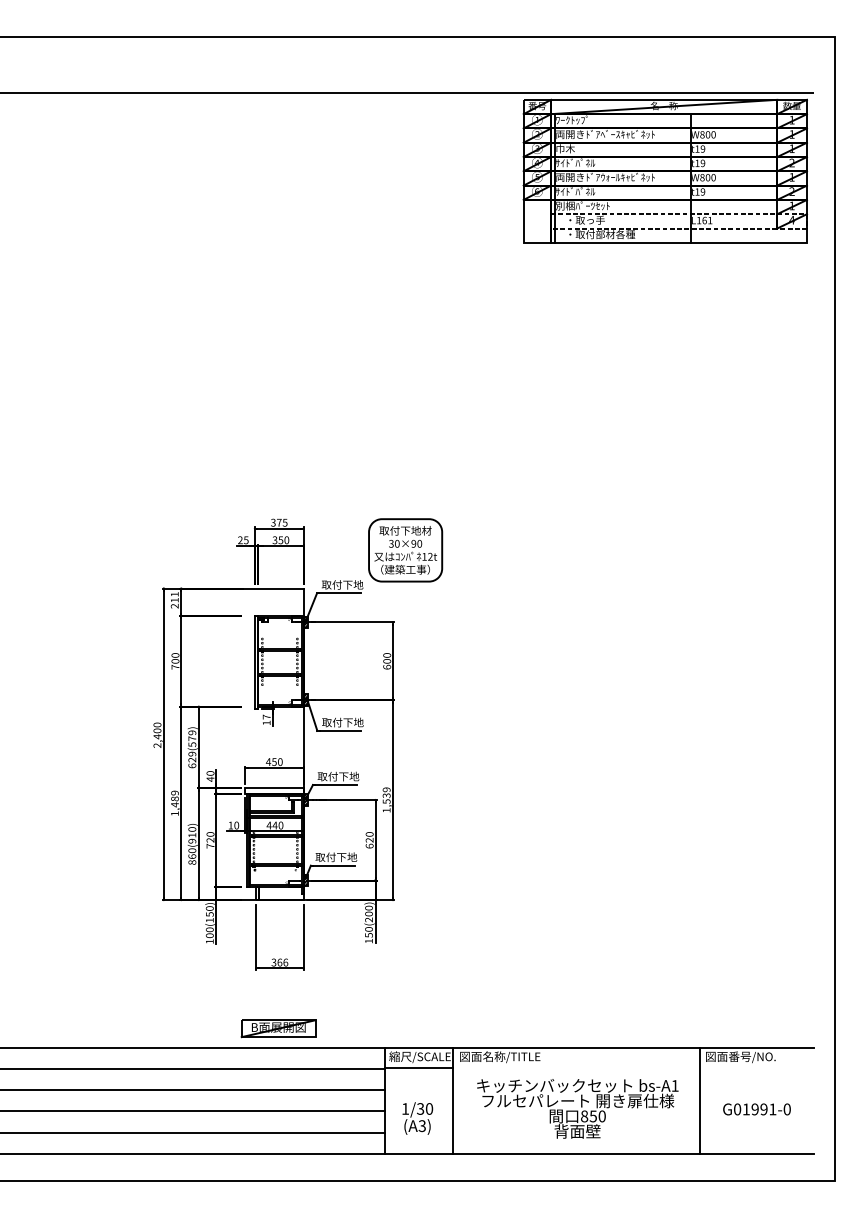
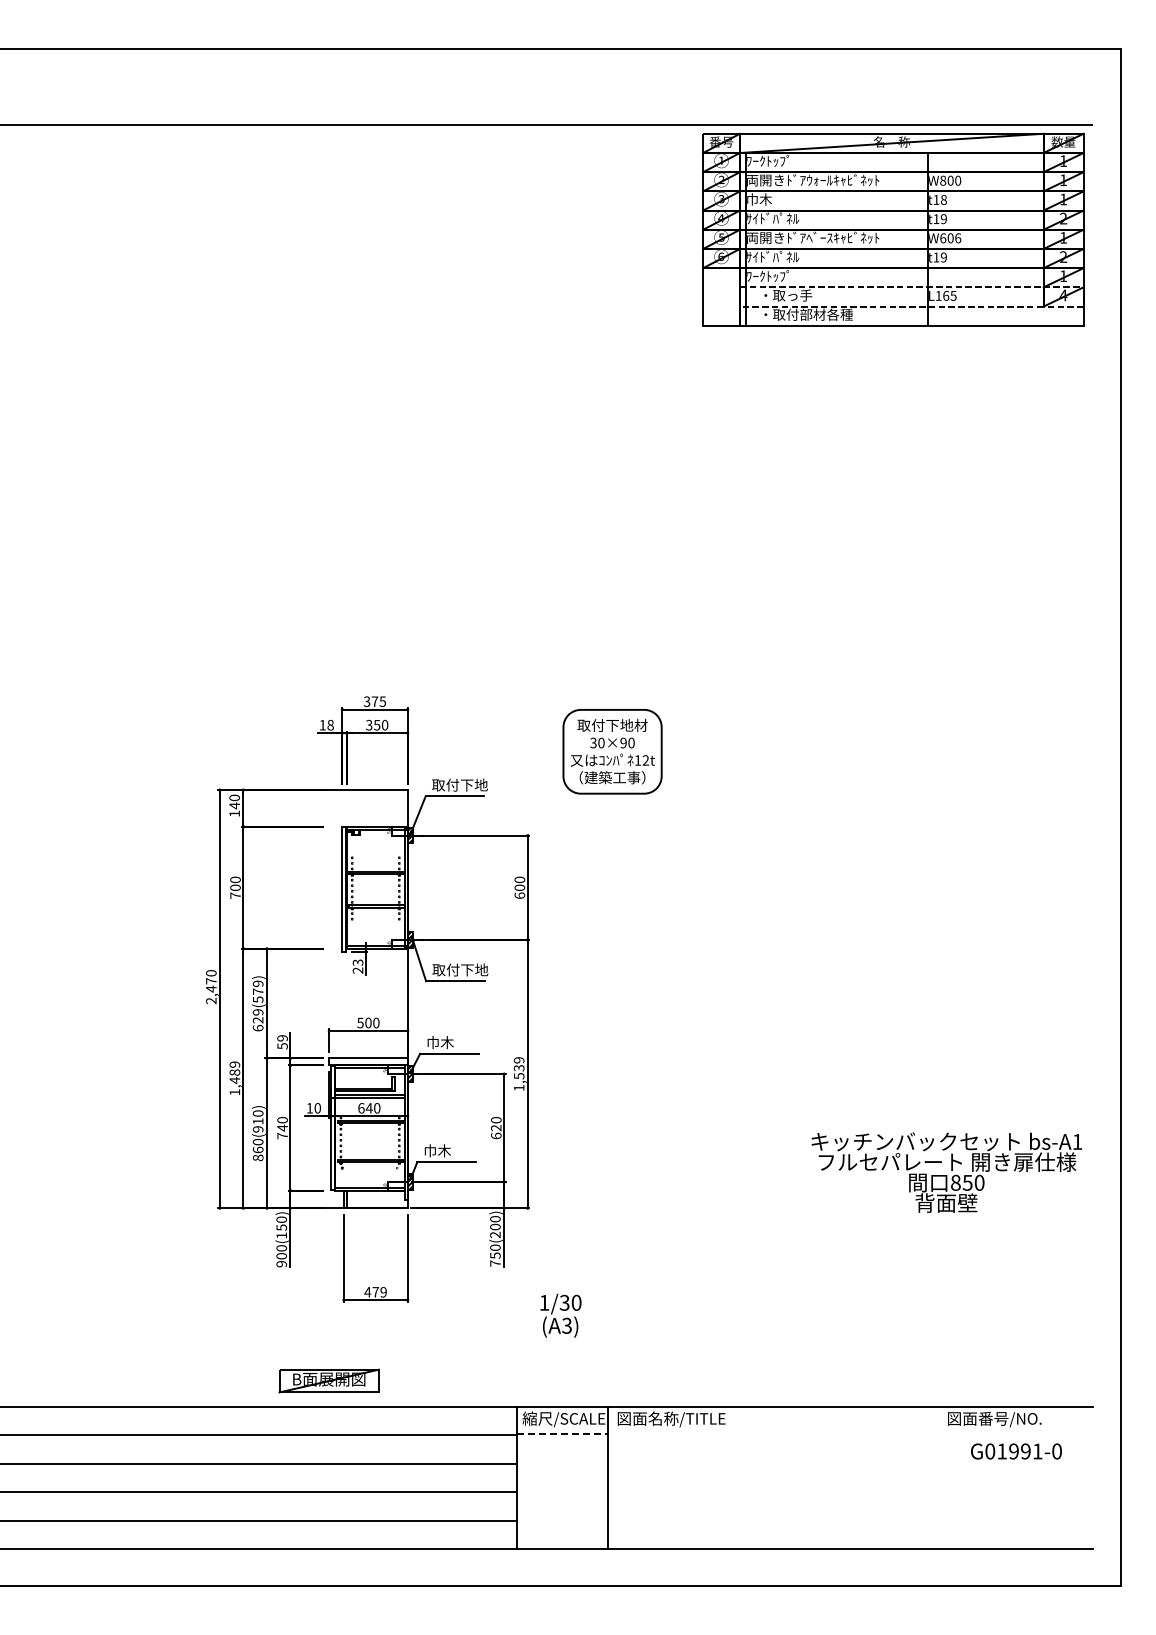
text: (610, 133) -> (819, 179), 両開きﾄﾞｱﾍﾞｰｽｷｬﾋﾞﾈｯﾄ -> 両開きﾄﾞｱｳｫｰﾙｷｬﾋﾞﾈｯﾄ
text: (702, 148) -> (943, 199), t19 -> t18
text: (610, 177) -> (819, 237), 両開きﾄﾞｱｳｫｰﾙｷｬﾋﾞﾈｯﾄ -> 両開きﾄﾞｱﾍﾞｰｽｷｬﾋﾞﾈｯﾄ
text: (707, 177) -> (950, 238), W800 -> W606
text: (582, 206) -> (782, 276), 別梱ﾊﾟｰﾂｾｯﾄ -> ﾜｰｸﾄｯﾌﾟ
text: (710, 220) -> (953, 295), L161 -> L165
text: (243, 539) -> (326, 724), 25 -> 18
part: (405, 550) -> (612, 751), moved
text: (174, 600) -> (234, 805), 211 -> 140
text: (266, 719) -> (357, 966), 17 -> 23
text: (157, 731) -> (211, 981), 2,400 -> 2,470
text: (271, 761) -> (364, 1022), 450 -> 500
text: (210, 776) -> (282, 1042), 40 -> 59
text: (338, 776) -> (454, 1042), 取付下地 -> 巾木
text: (268, 825) -> (360, 1108), 440 -> 640
text: (210, 839) -> (282, 1127), 720 -> 740
text: (336, 856) -> (451, 1150), 取付下地 -> 巾木
text: (209, 941) -> (281, 1264), 100(150) -> 900(150)
text: (369, 941) -> (495, 1263), 150(200) -> 750(200)
text: (279, 962) -> (375, 1292), 366 -> 479
part: (278, 1028) -> (328, 1380), moved
line: (418, 1067) -> (562, 1433), solid -> dashed
line: (699, 1100) -> (939, 1477), removed
text: (577, 1108) -> (946, 1172), moved
text: (757, 1109) -> (1016, 1451), moved
text: (417, 1118) -> (560, 1315), moved

